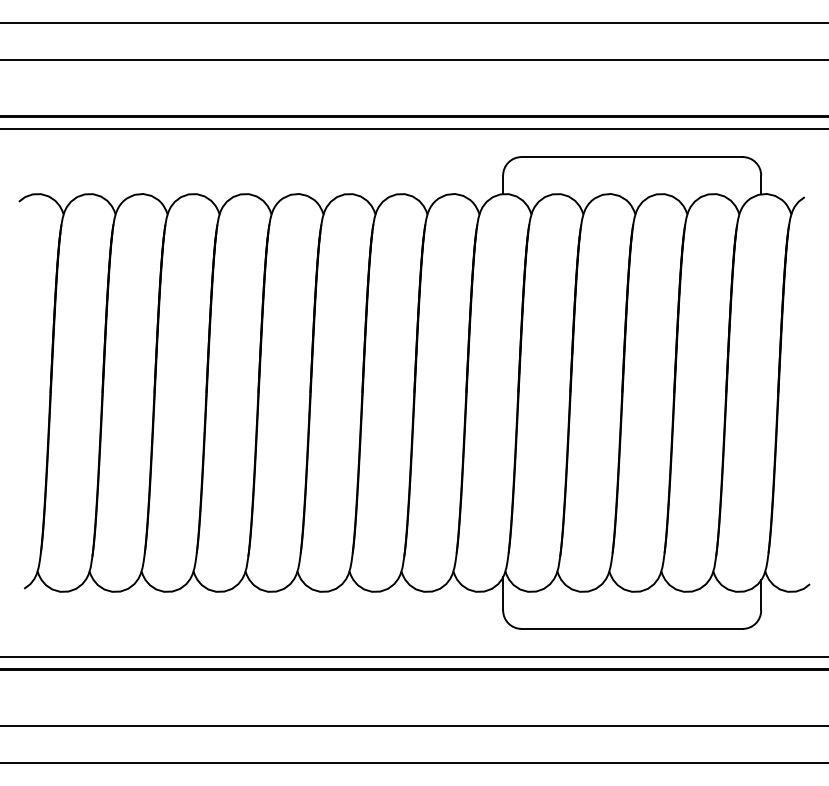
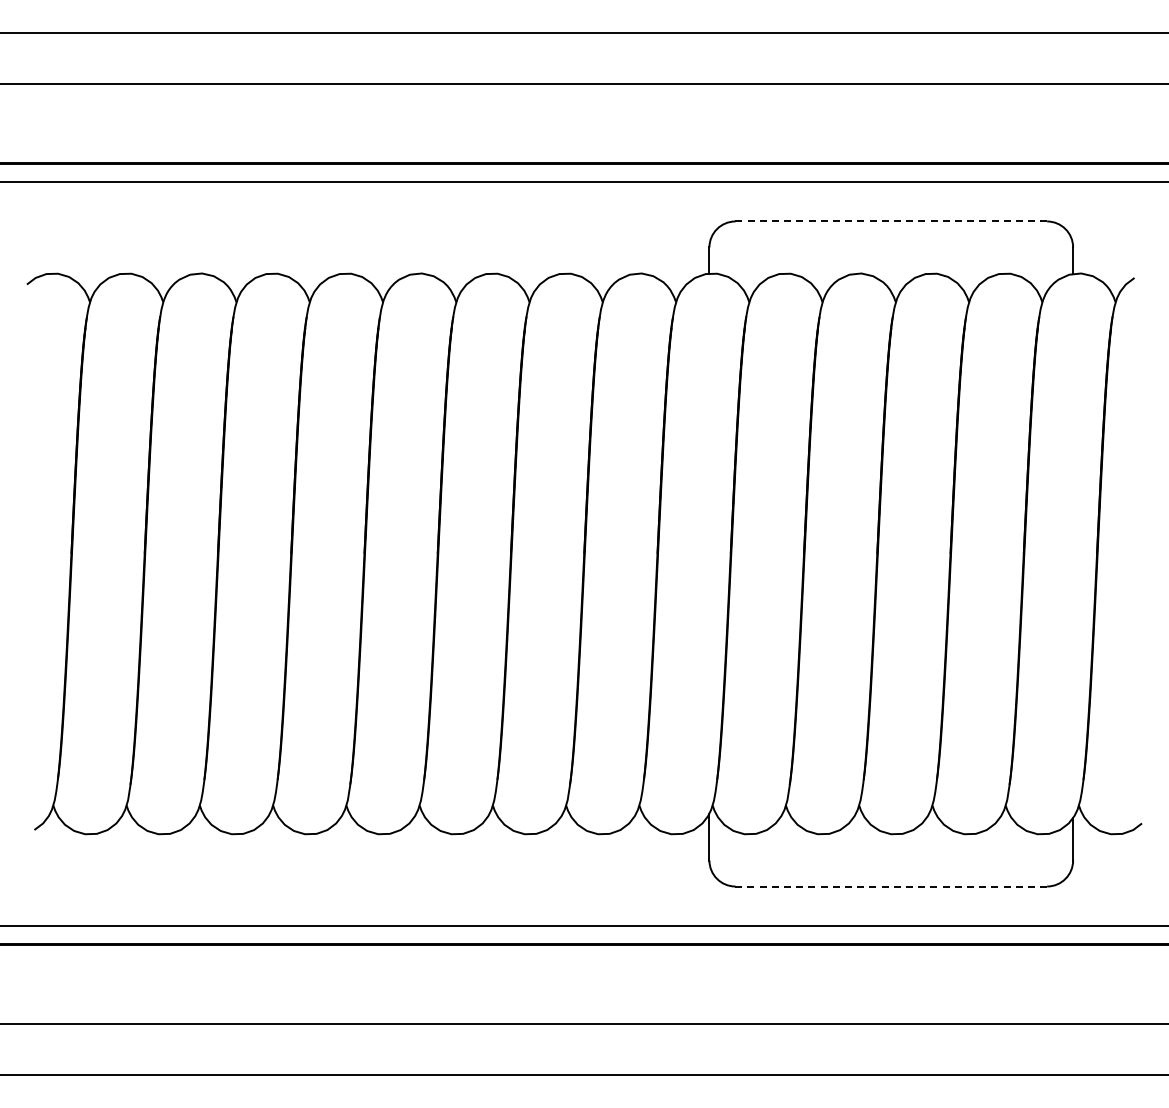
line: (632, 157) -> (891, 221), solid -> dashed
line: (632, 628) -> (891, 886), solid -> dashed

